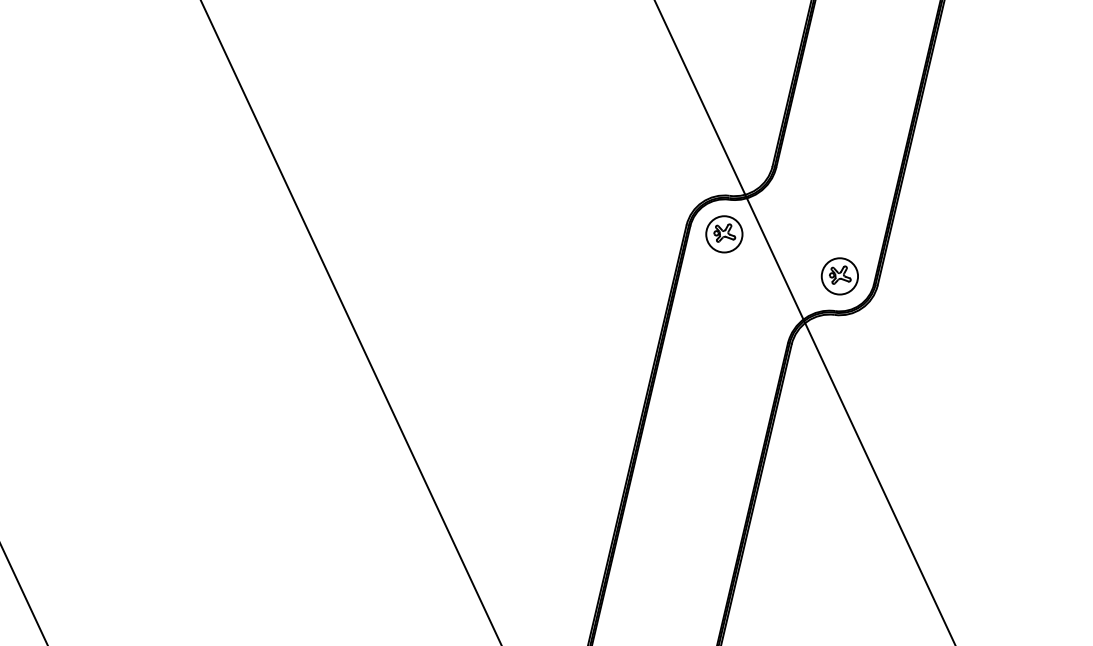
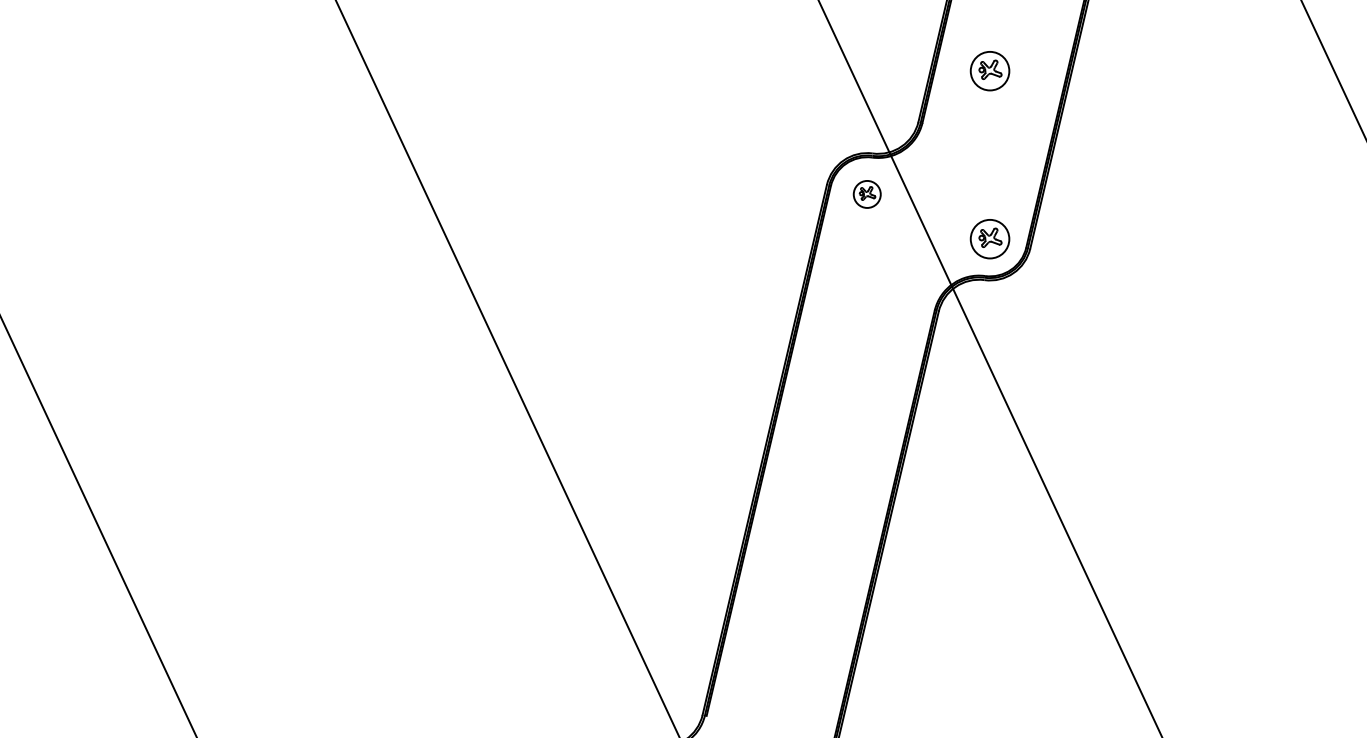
part: (839, 118) -> (989, 71), added
part: (724, 234) -> (867, 194), size x0.7

